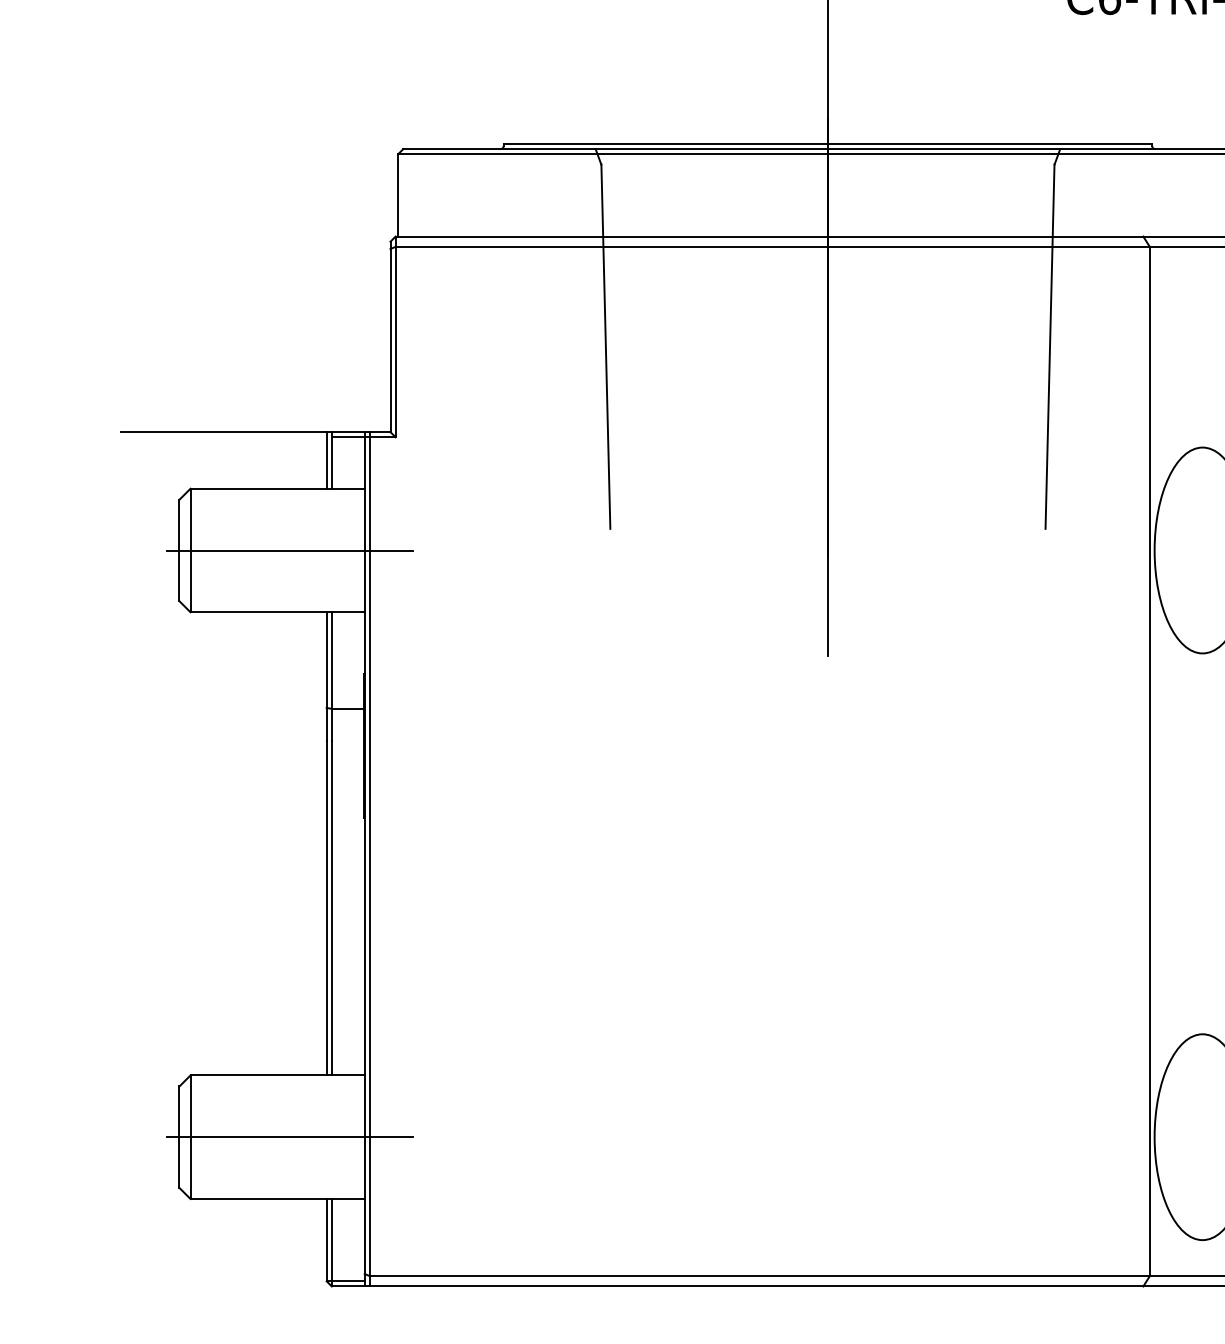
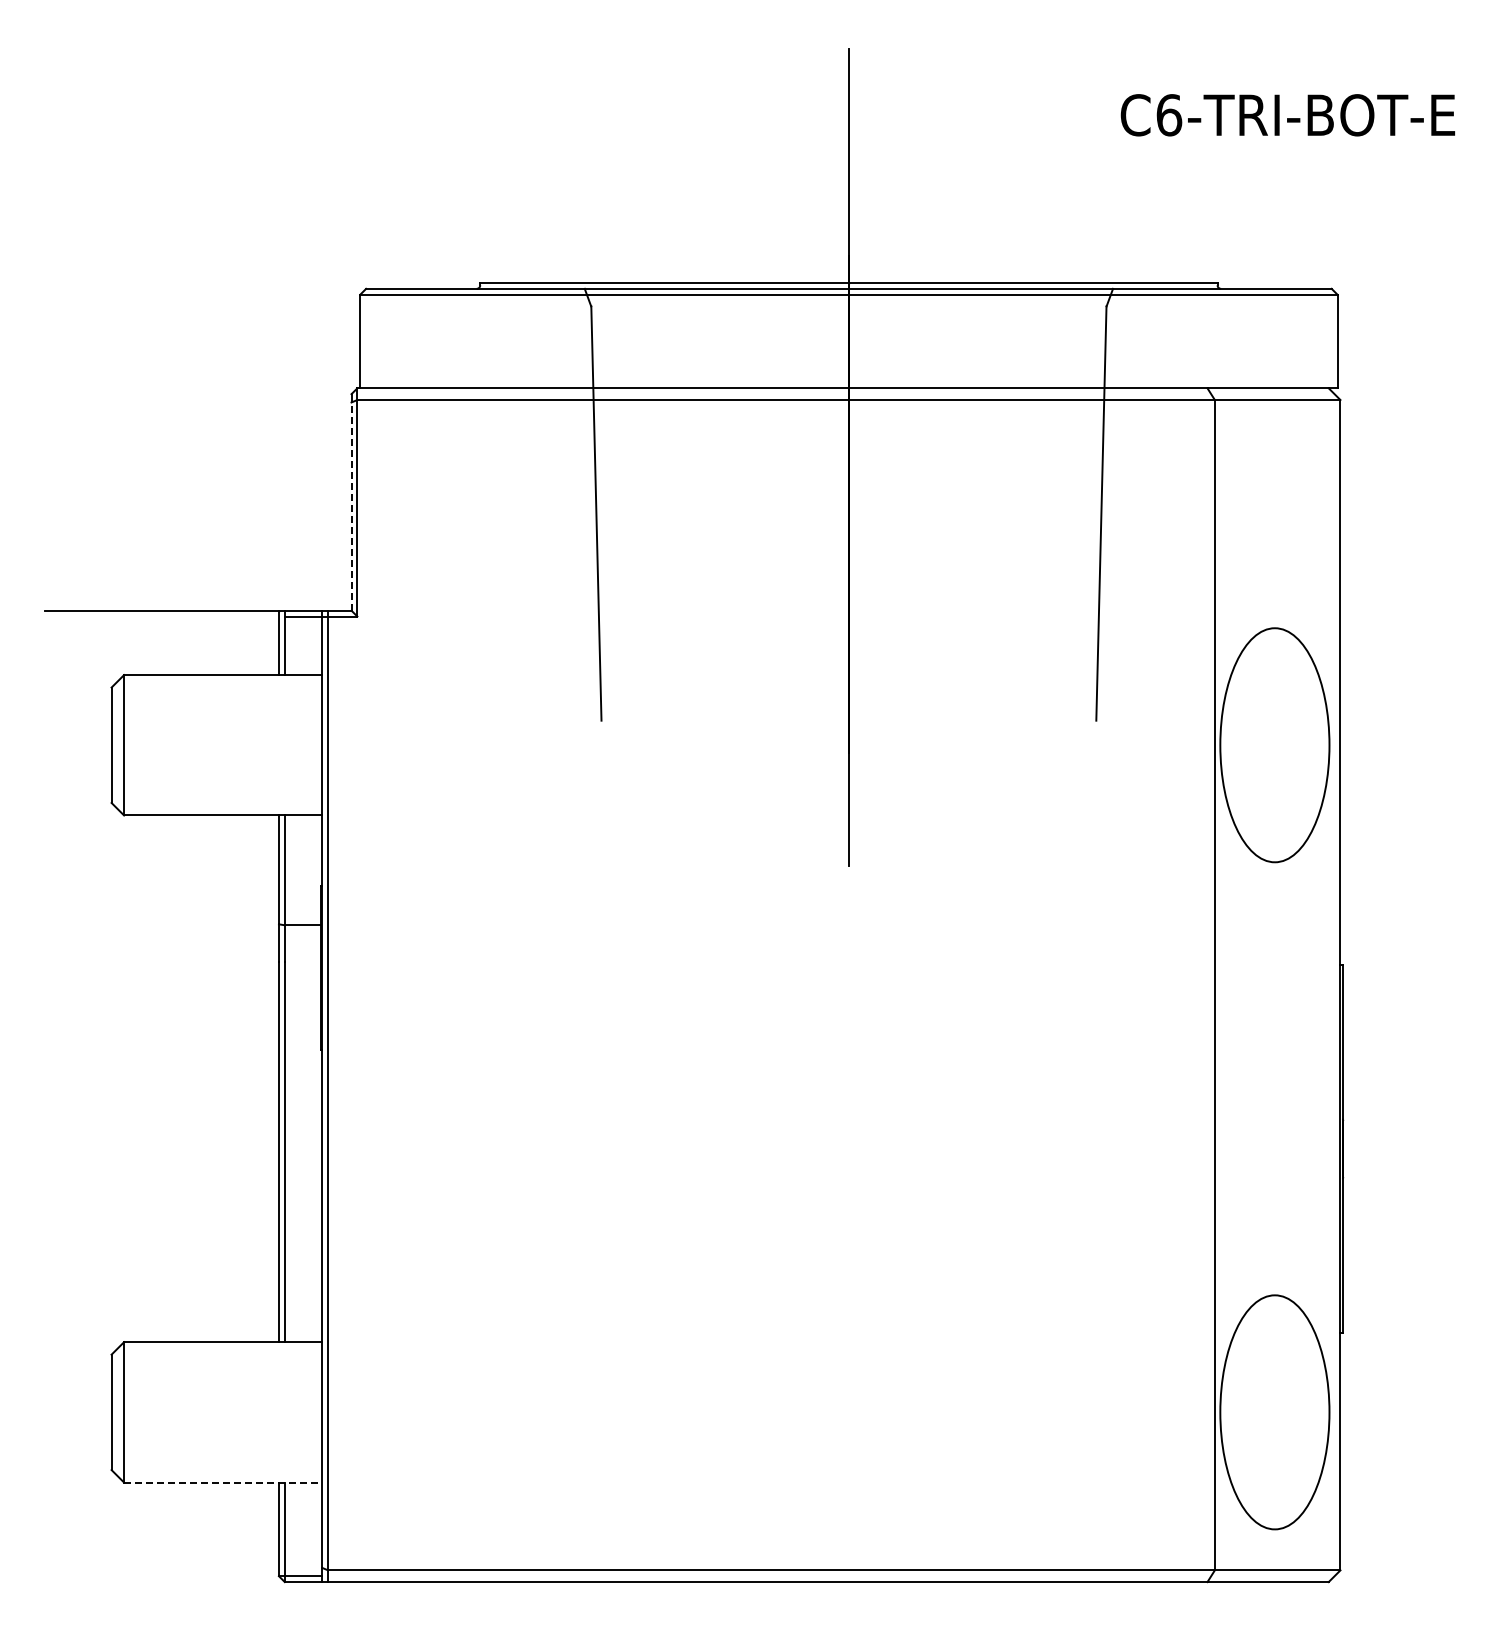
line: (390, 340) -> (351, 506), solid -> dashed
line: (289, 550) -> (236, 745), removed
line: (289, 1137) -> (236, 1412), removed
line: (277, 1198) -> (223, 1482), solid -> dashed

